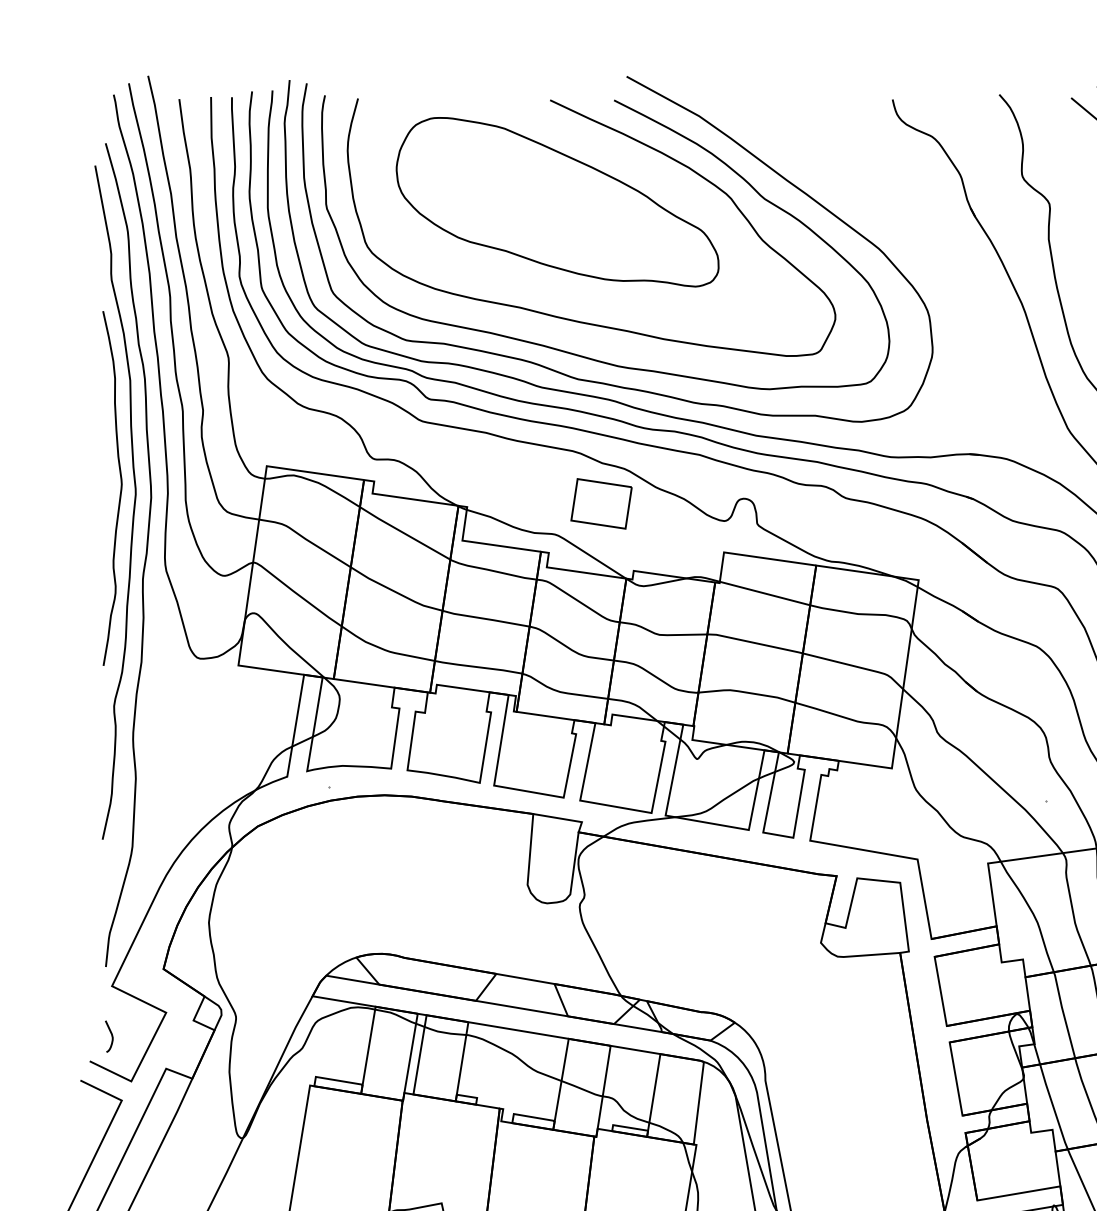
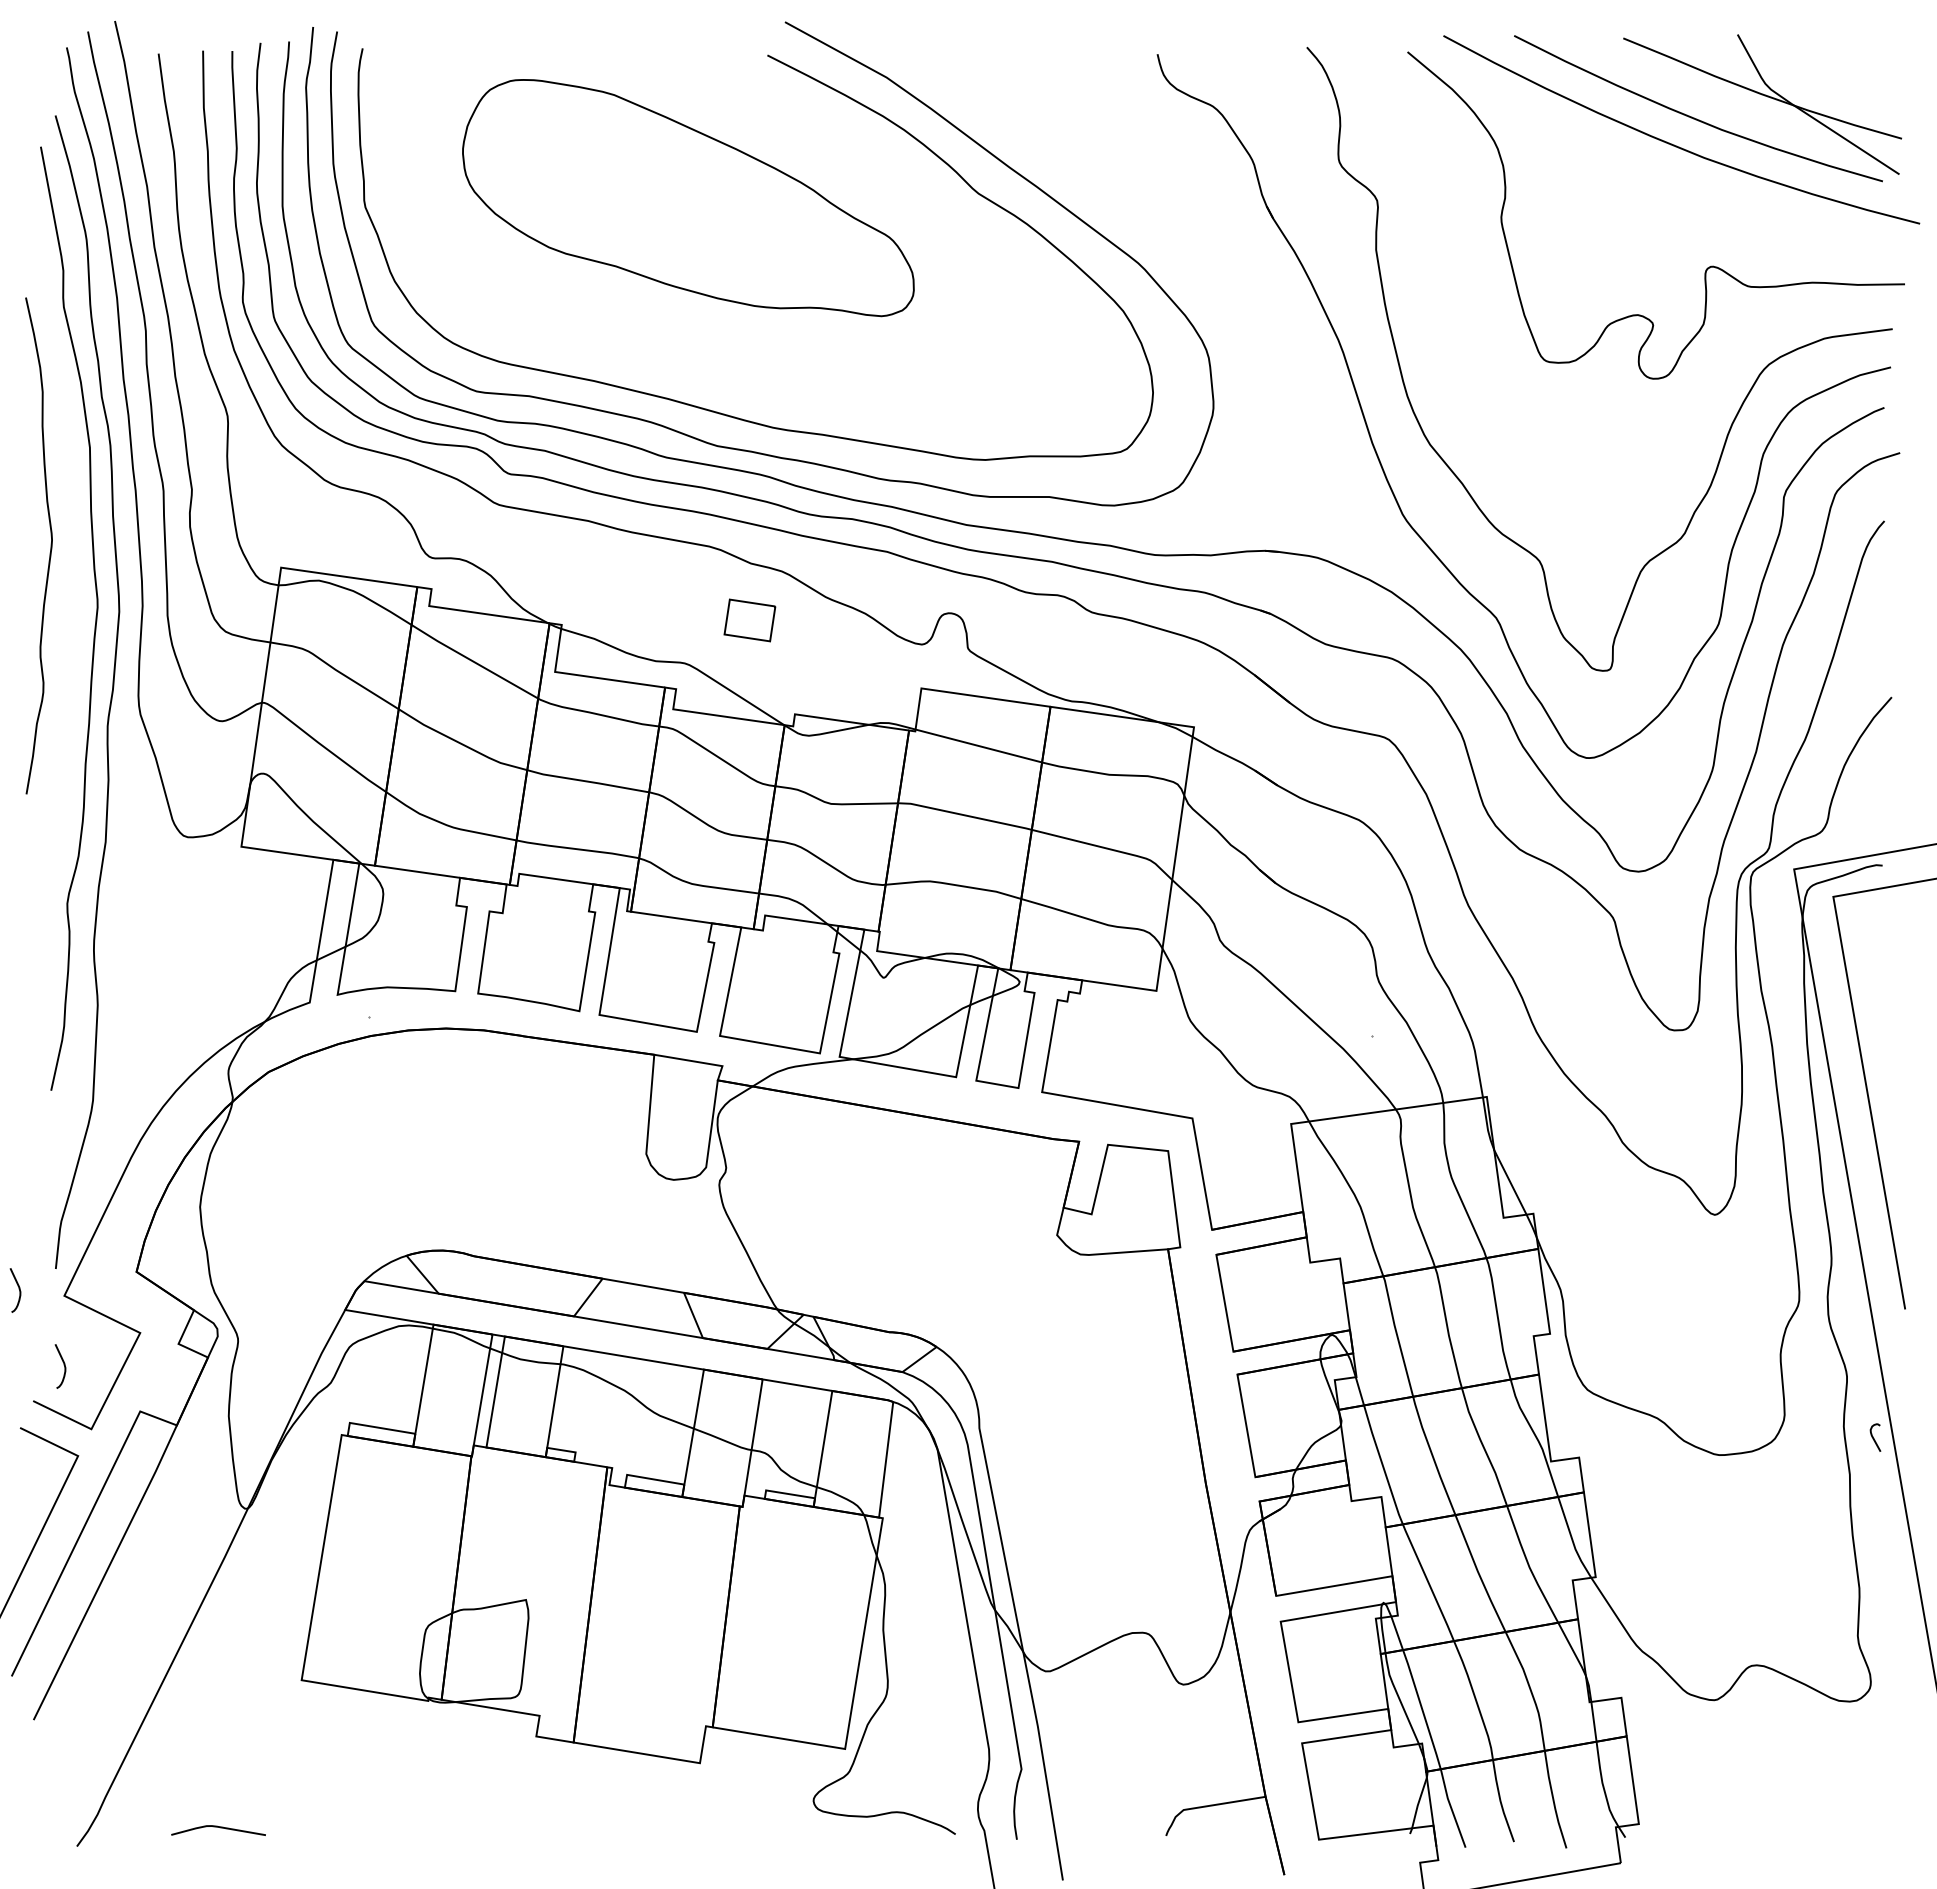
curve: (569, 318) -> (705, 361), removed
curve: (120, 488) -> (50, 545), moved
part: (601, 503) -> (749, 620), size x0.6
curve: (79, 981) -> (18, 1289), added

